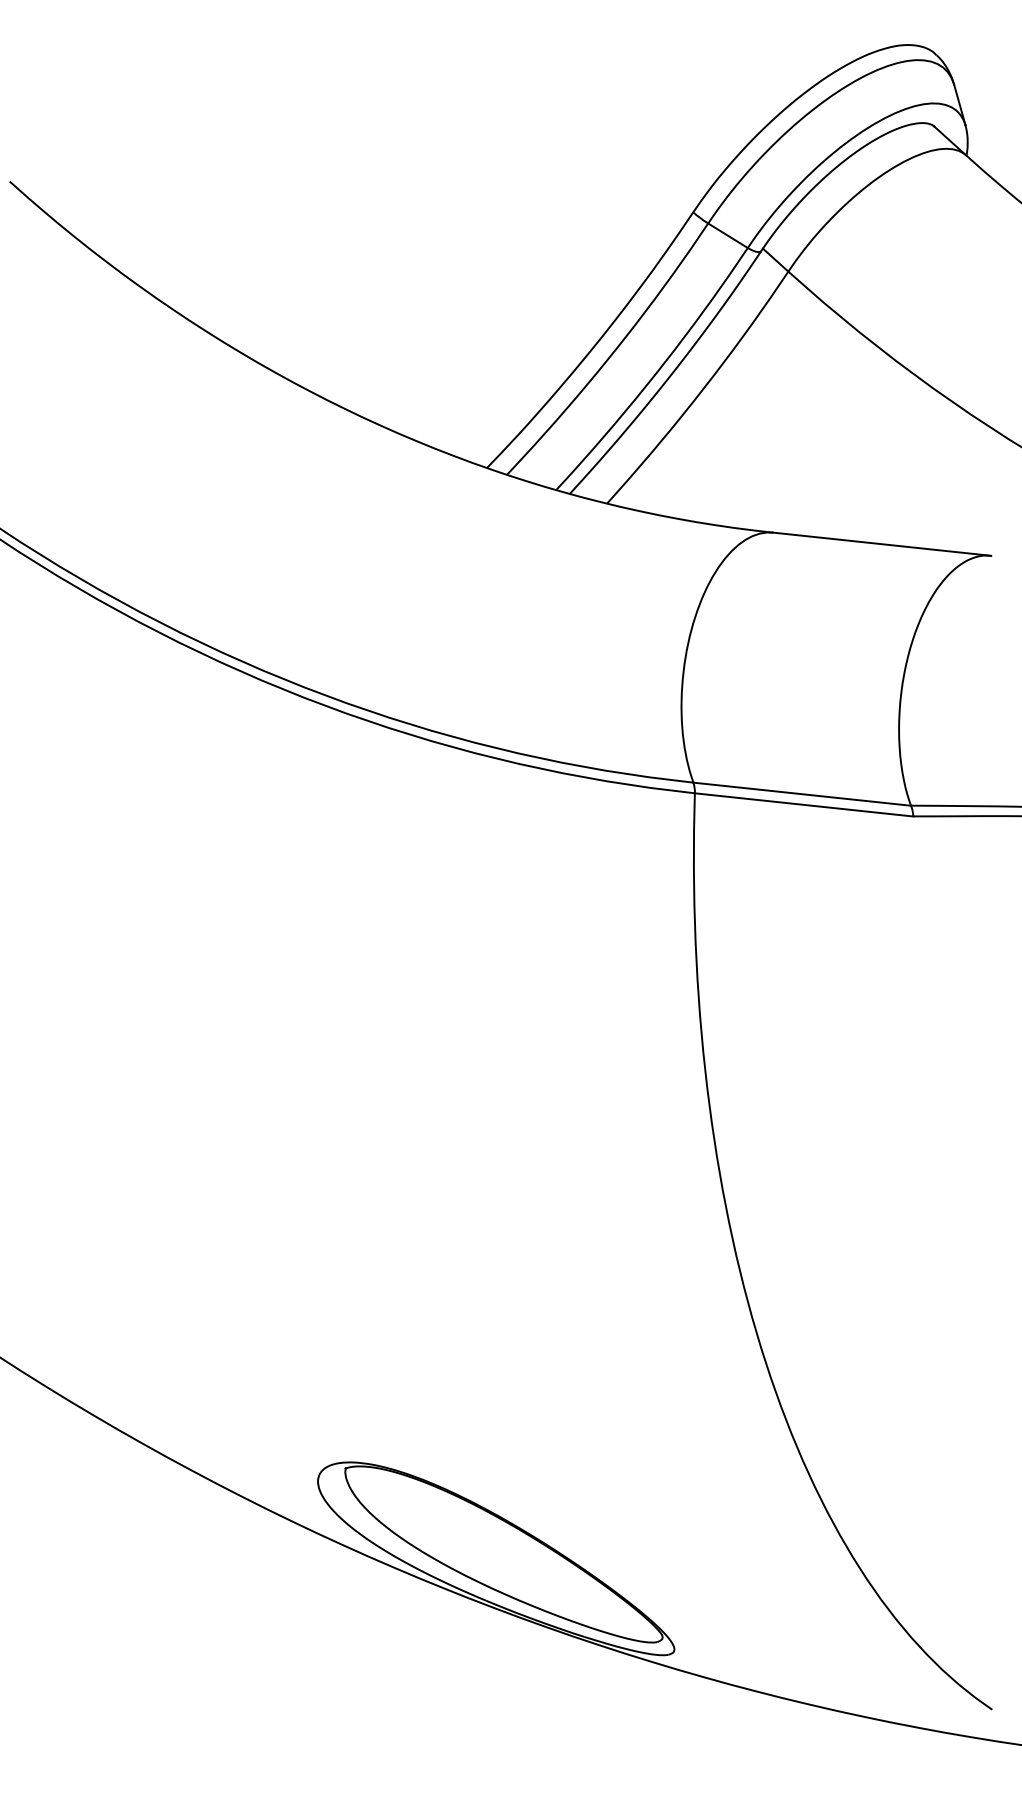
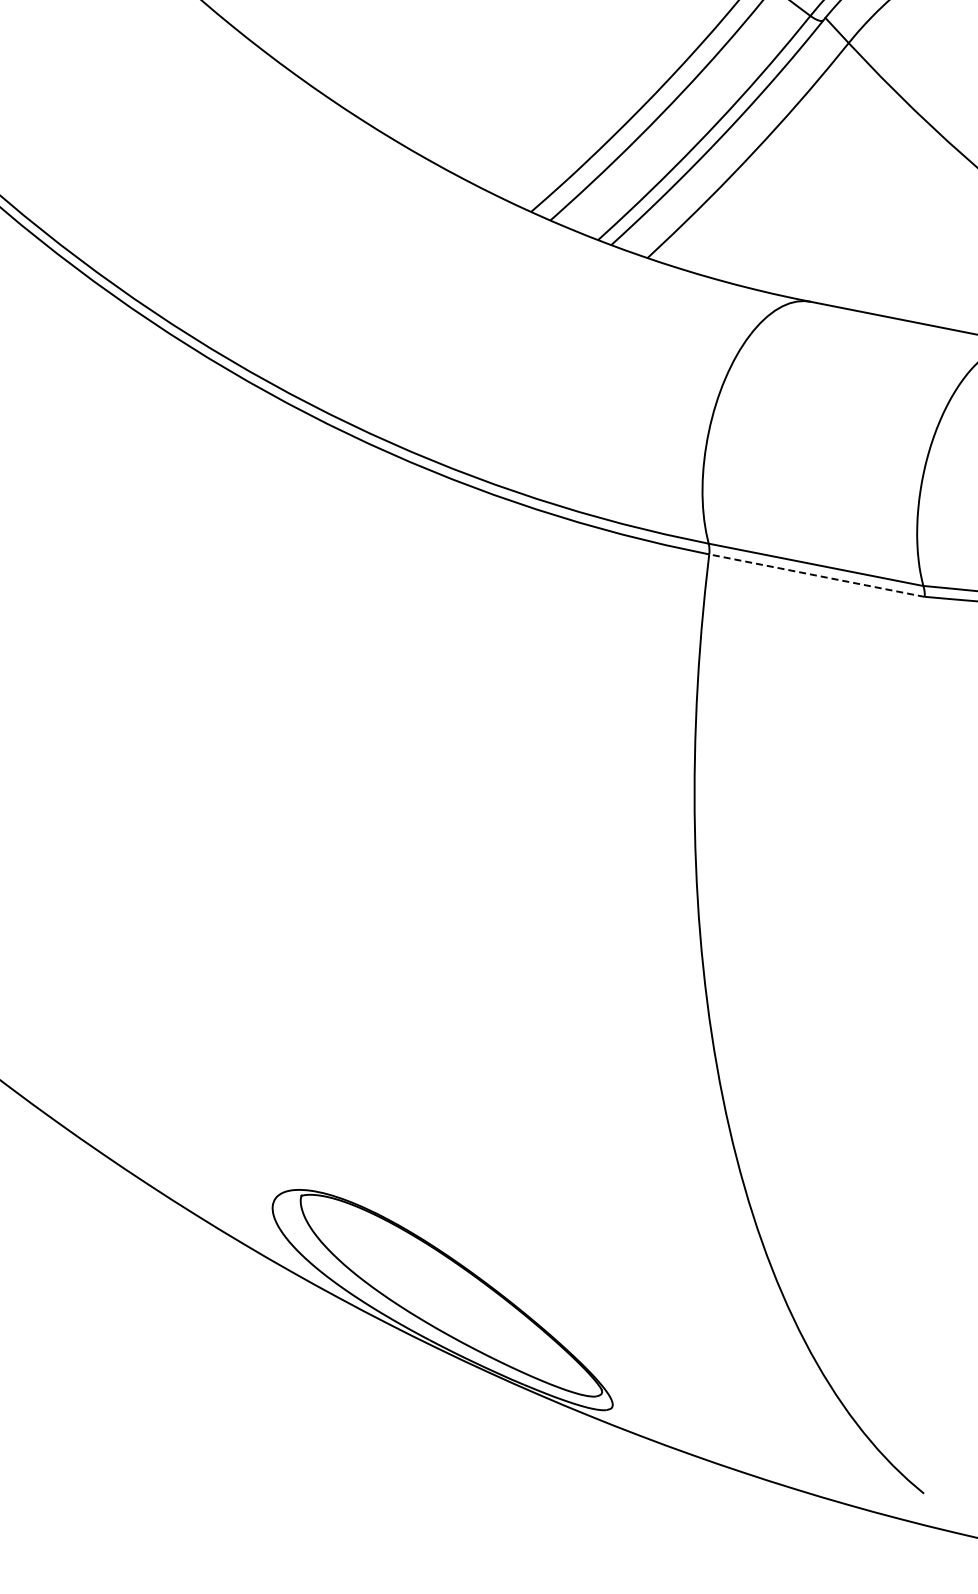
line: (804, 804) -> (817, 575), solid -> dashed

